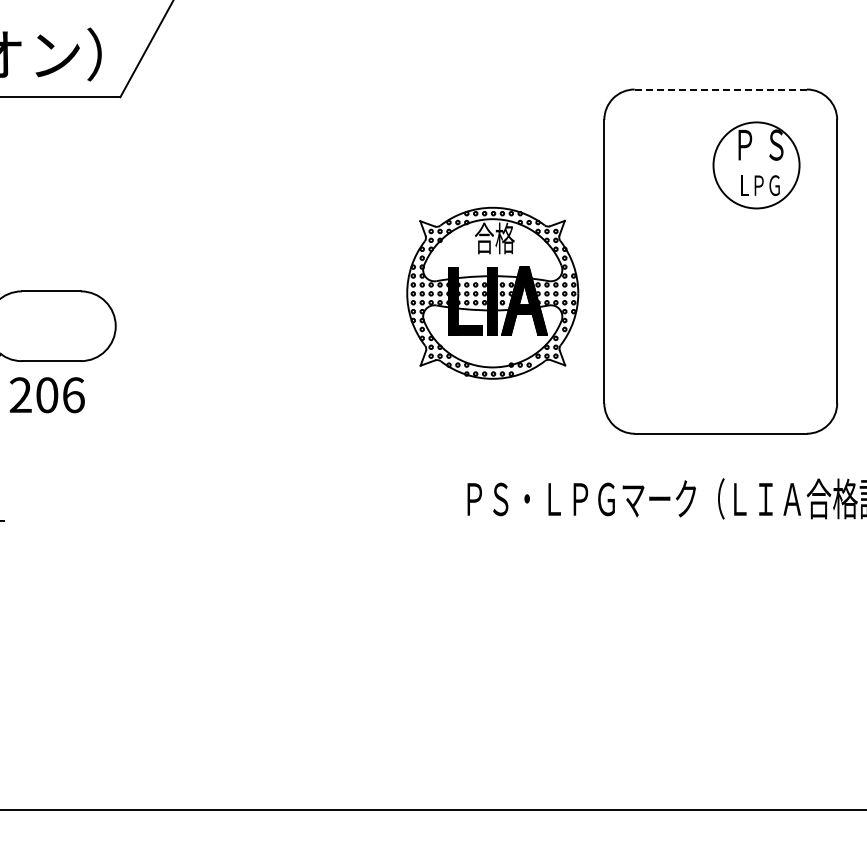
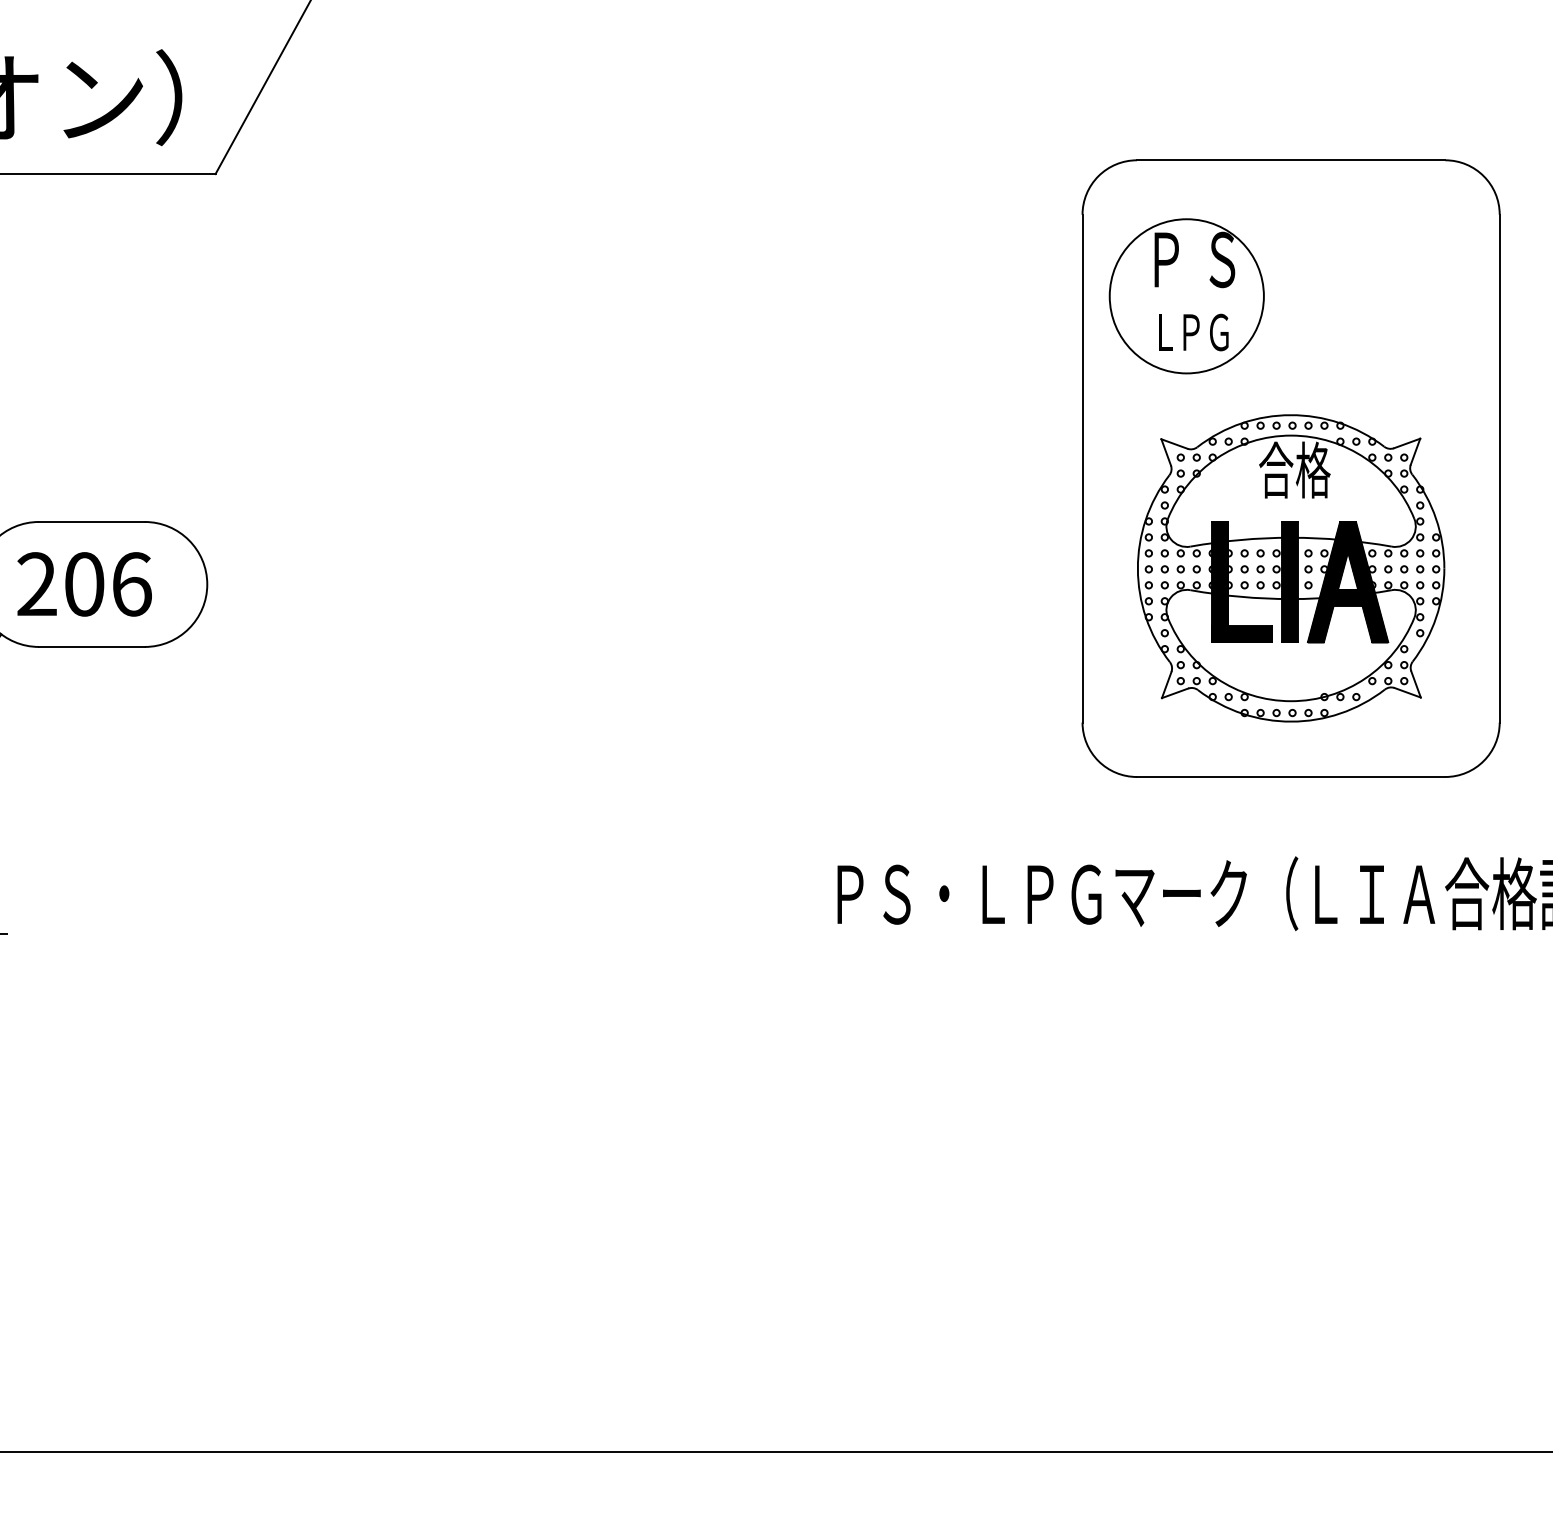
line: (721, 89) -> (1292, 160), dashed -> solid
part: (756, 165) -> (1186, 296), moved
part: (492, 292) -> (1290, 566), moved
text: (46, 395) -> (83, 584), moved

